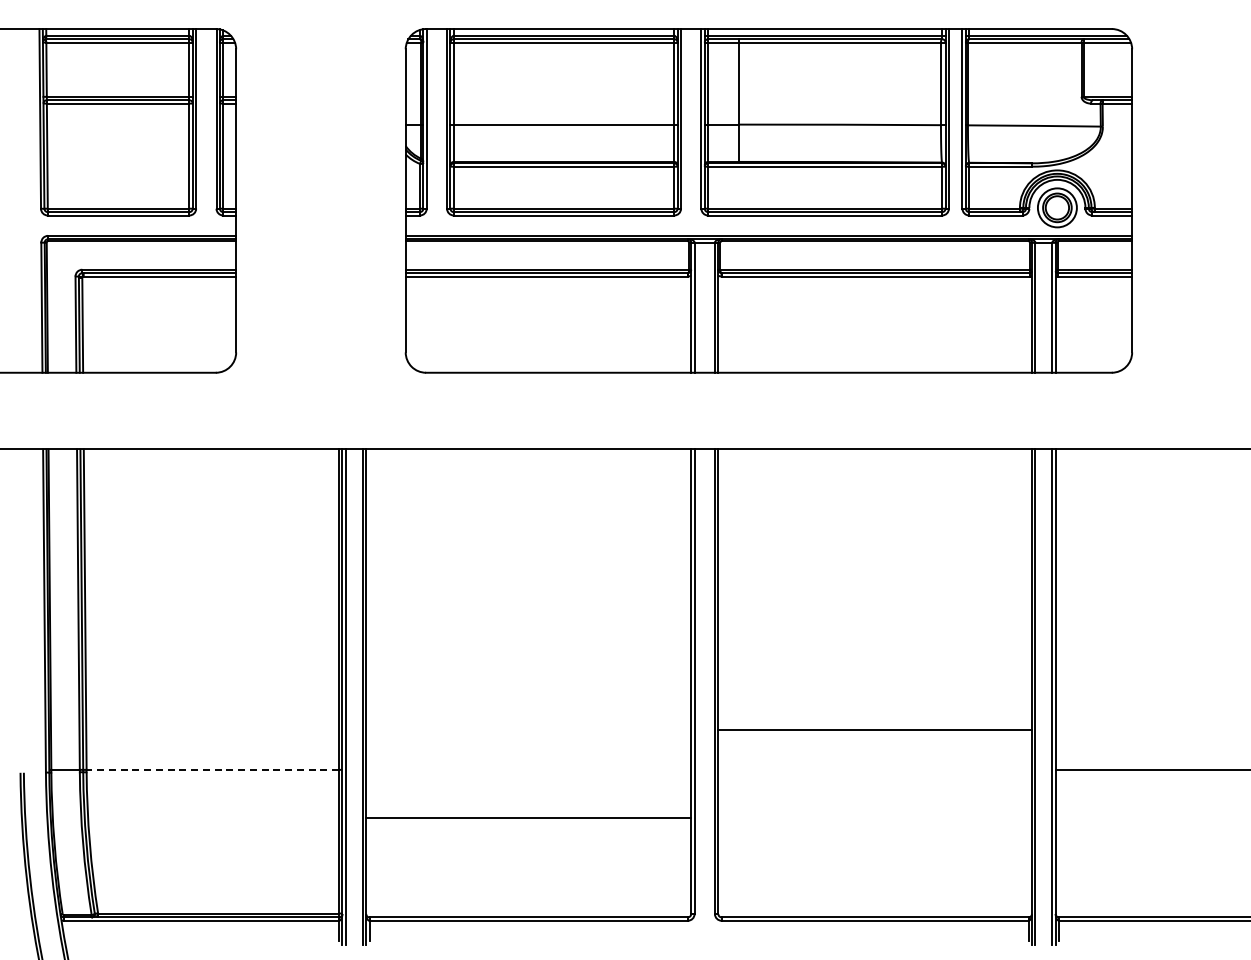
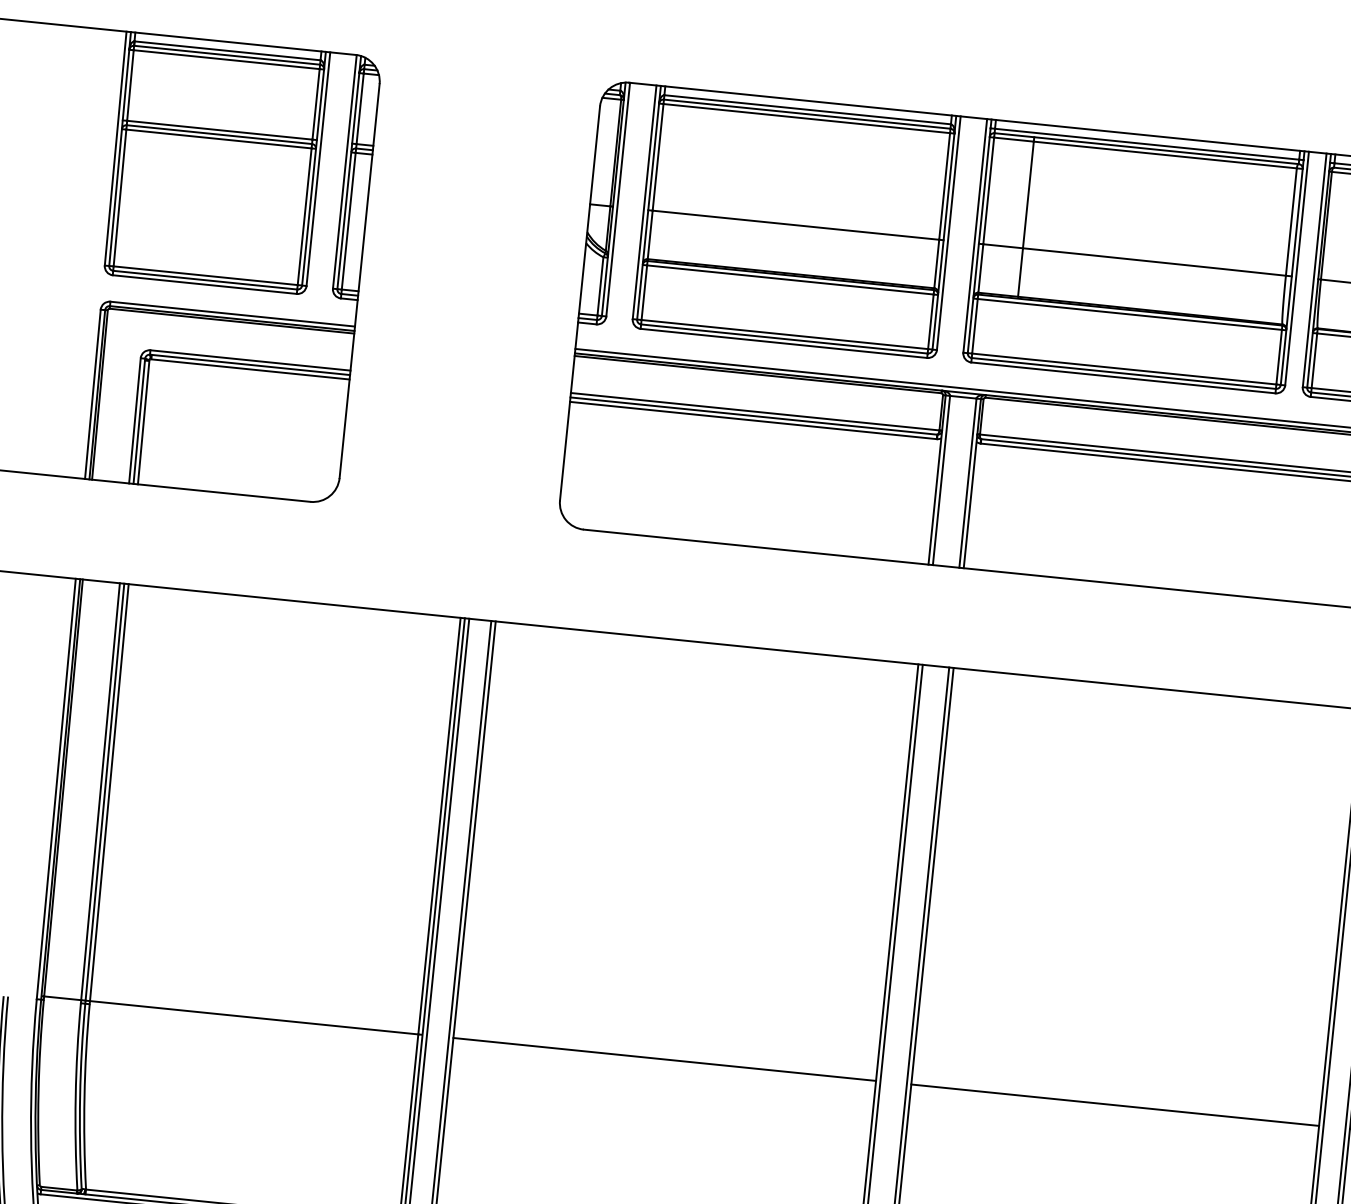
line: (874, 729) -> (1114, 1104), moved
line: (212, 769) -> (253, 1017), dashed -> solid
line: (528, 817) -> (664, 1058), moved

